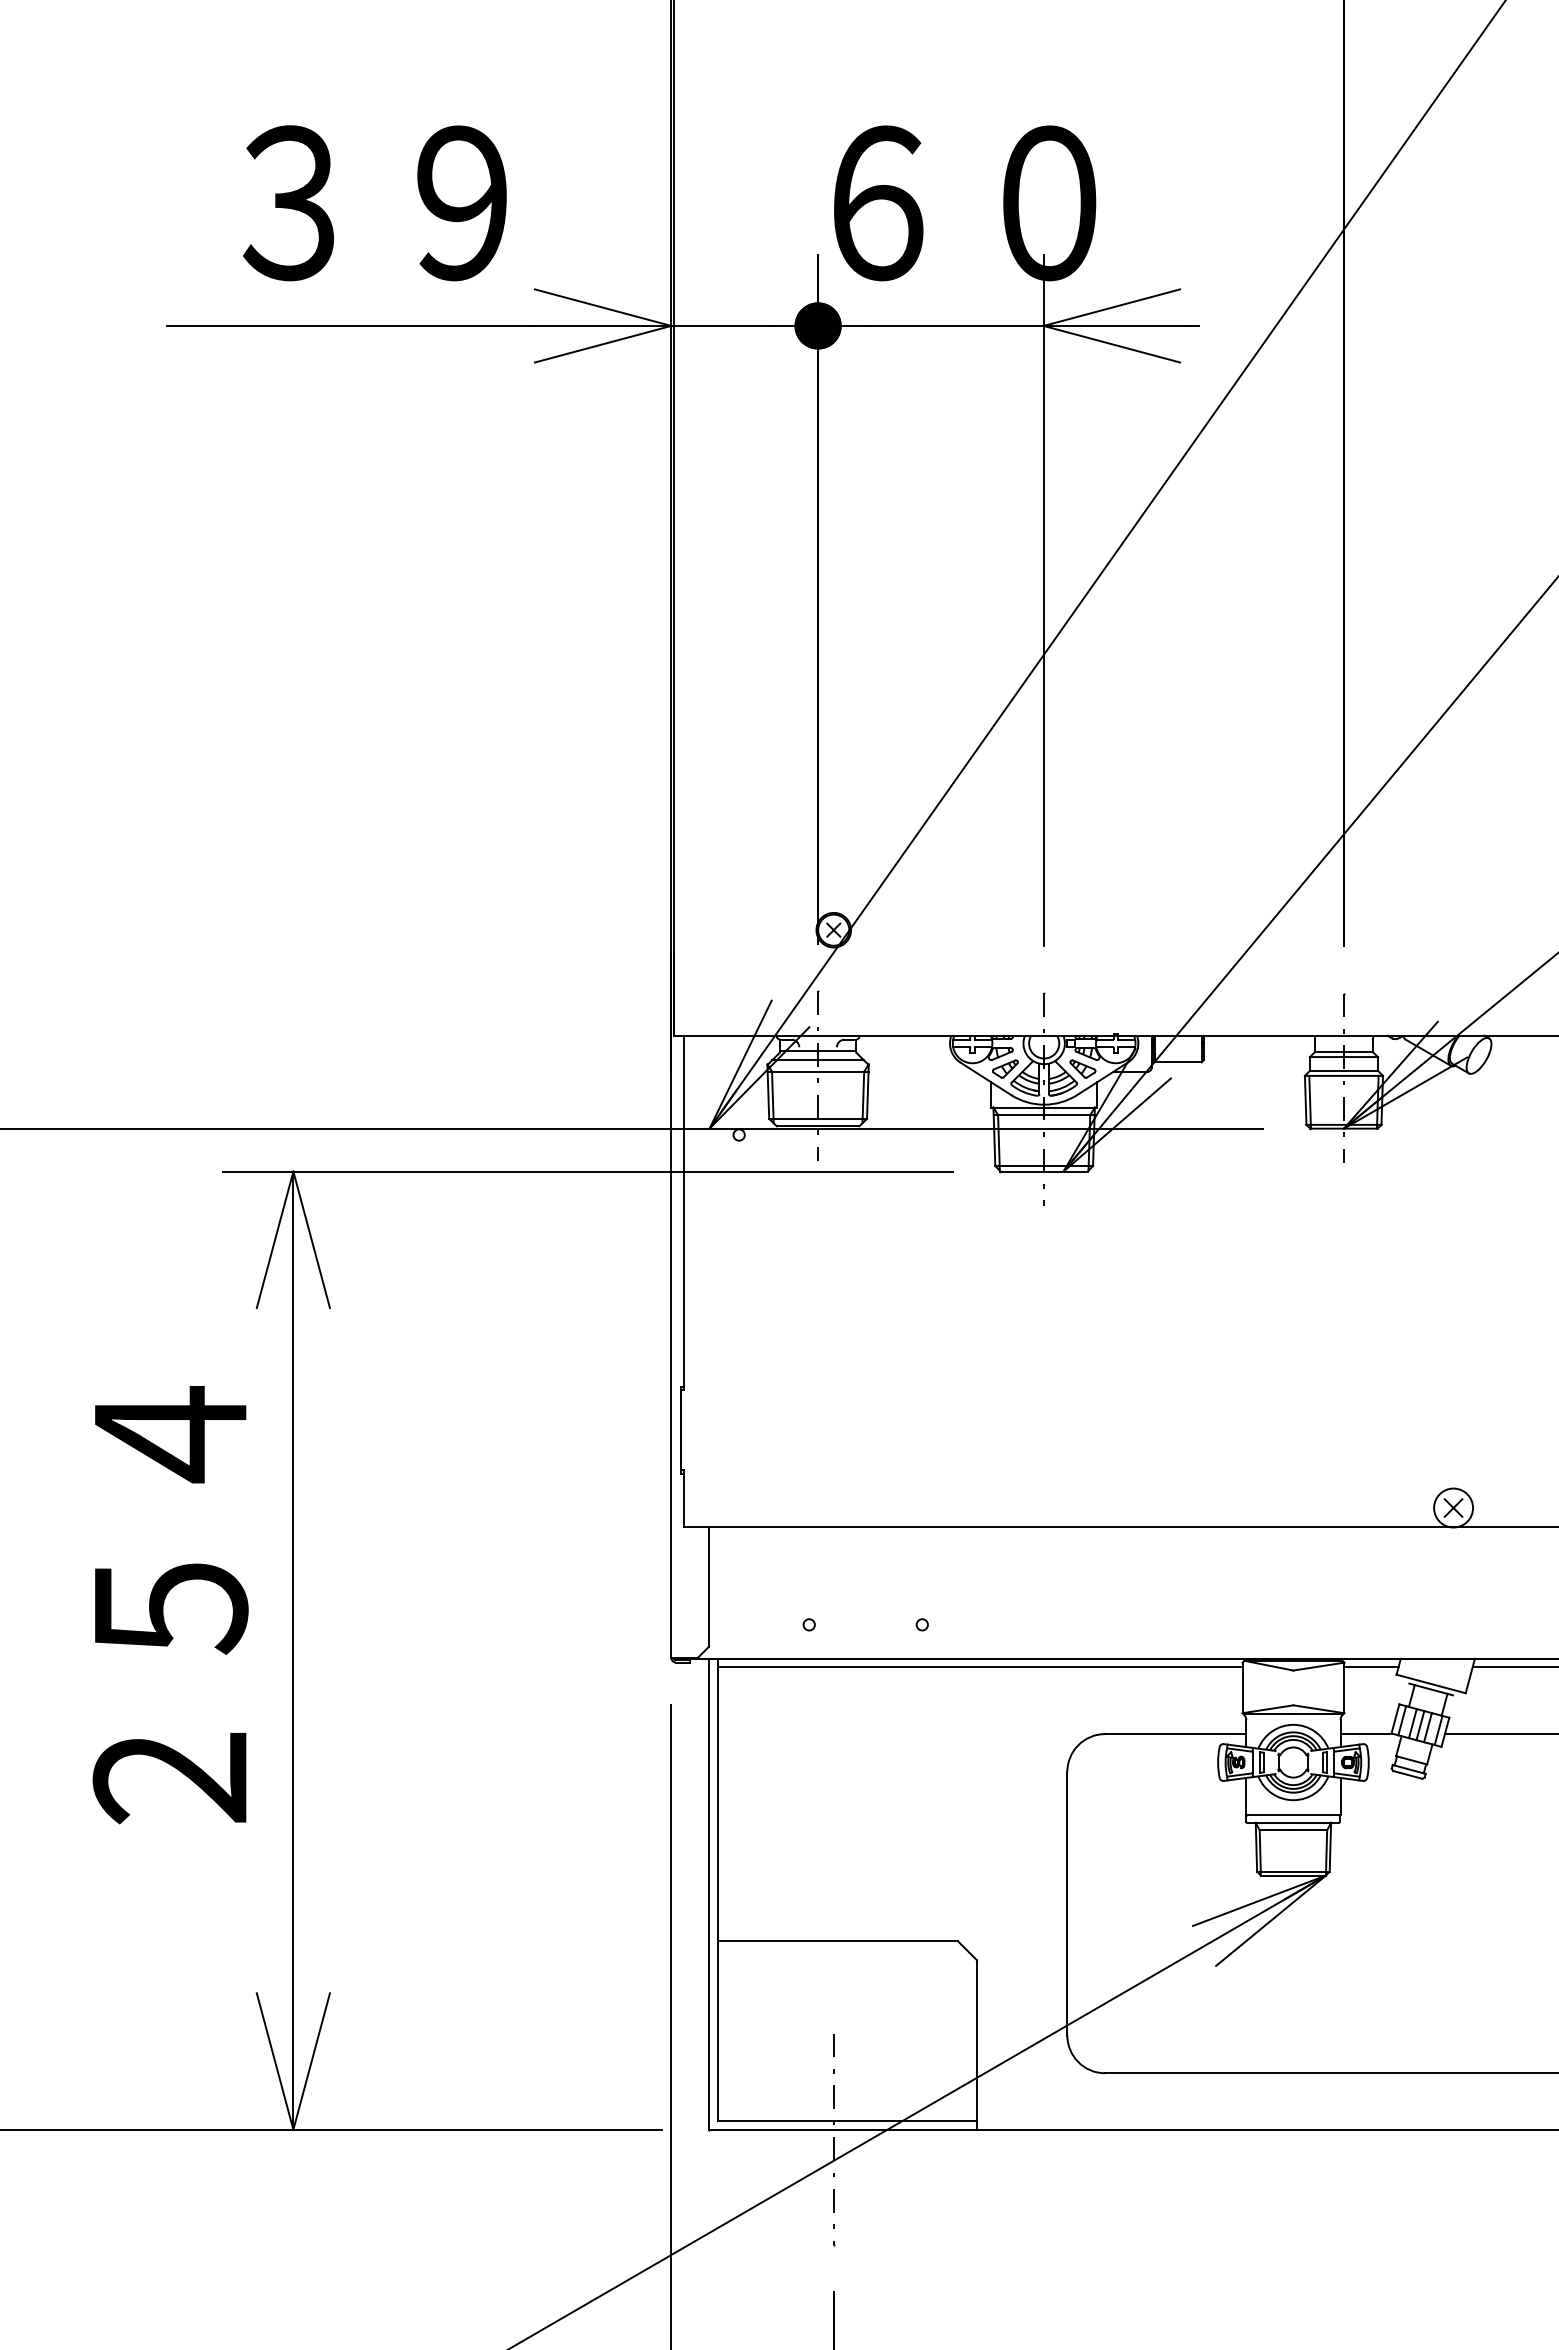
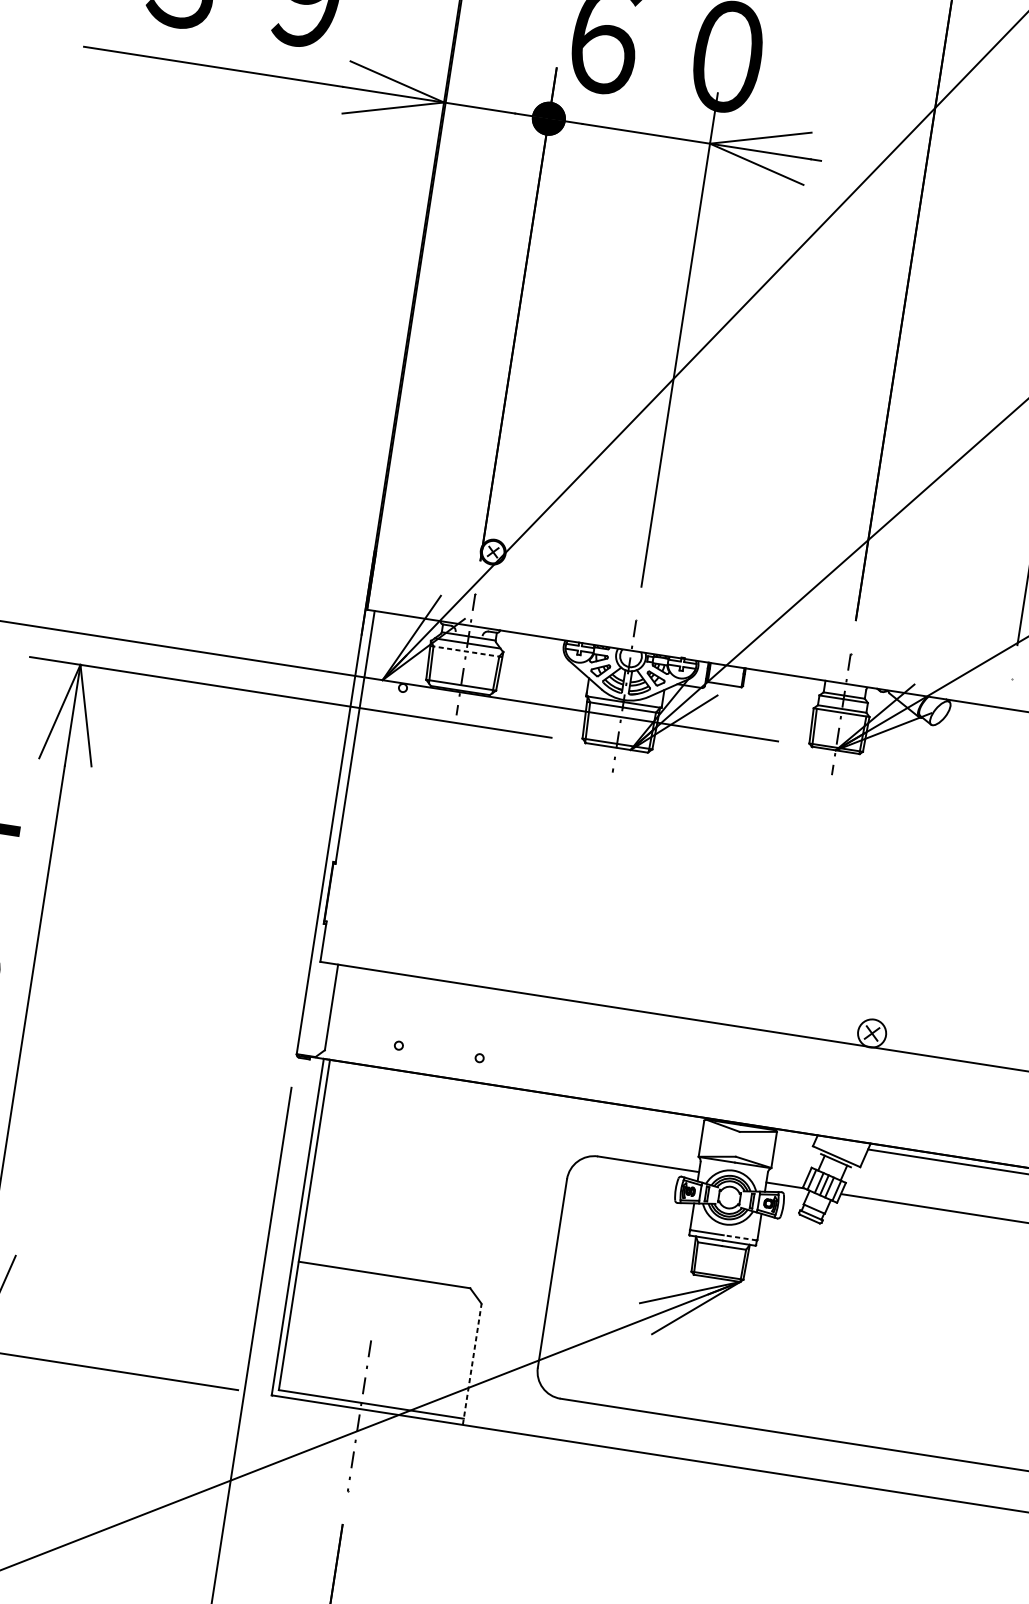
line: (818, 1071) -> (466, 651), solid -> dashed
line: (980, 1667) -> (516, 1095), removed
line: (1371, 1667) -> (795, 1138), removed
line: (1316, 1815) -> (740, 1237), solid -> dashed
line: (976, 2044) -> (471, 1363), solid -> dashed

